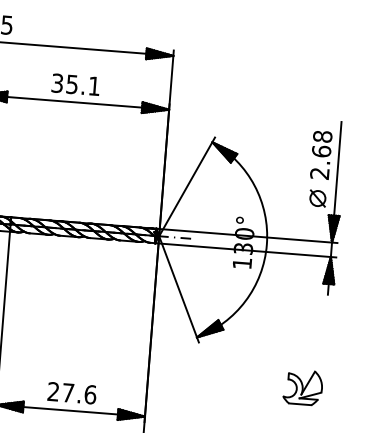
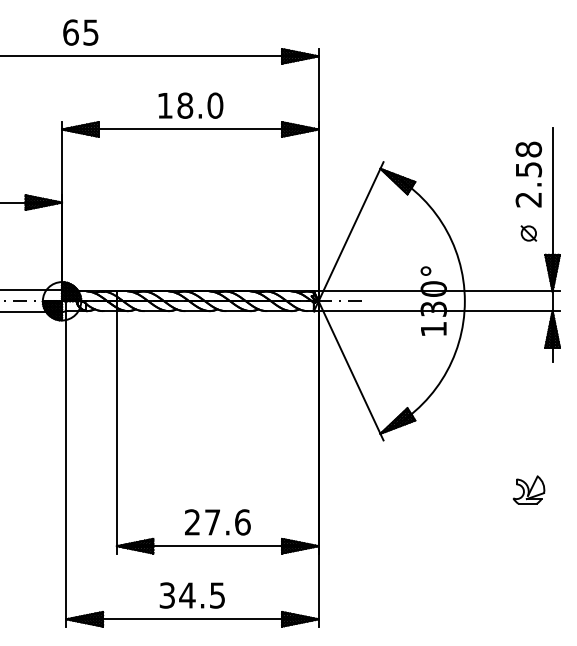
text: (76, 84) -> (190, 105), 35.1 -> 18.0
text: (321, 151) -> (528, 169), 2.68 -> 2.58
part: (317, 198) -> (528, 233), size x0.7
part: (302, 387) -> (528, 489), size x0.6

